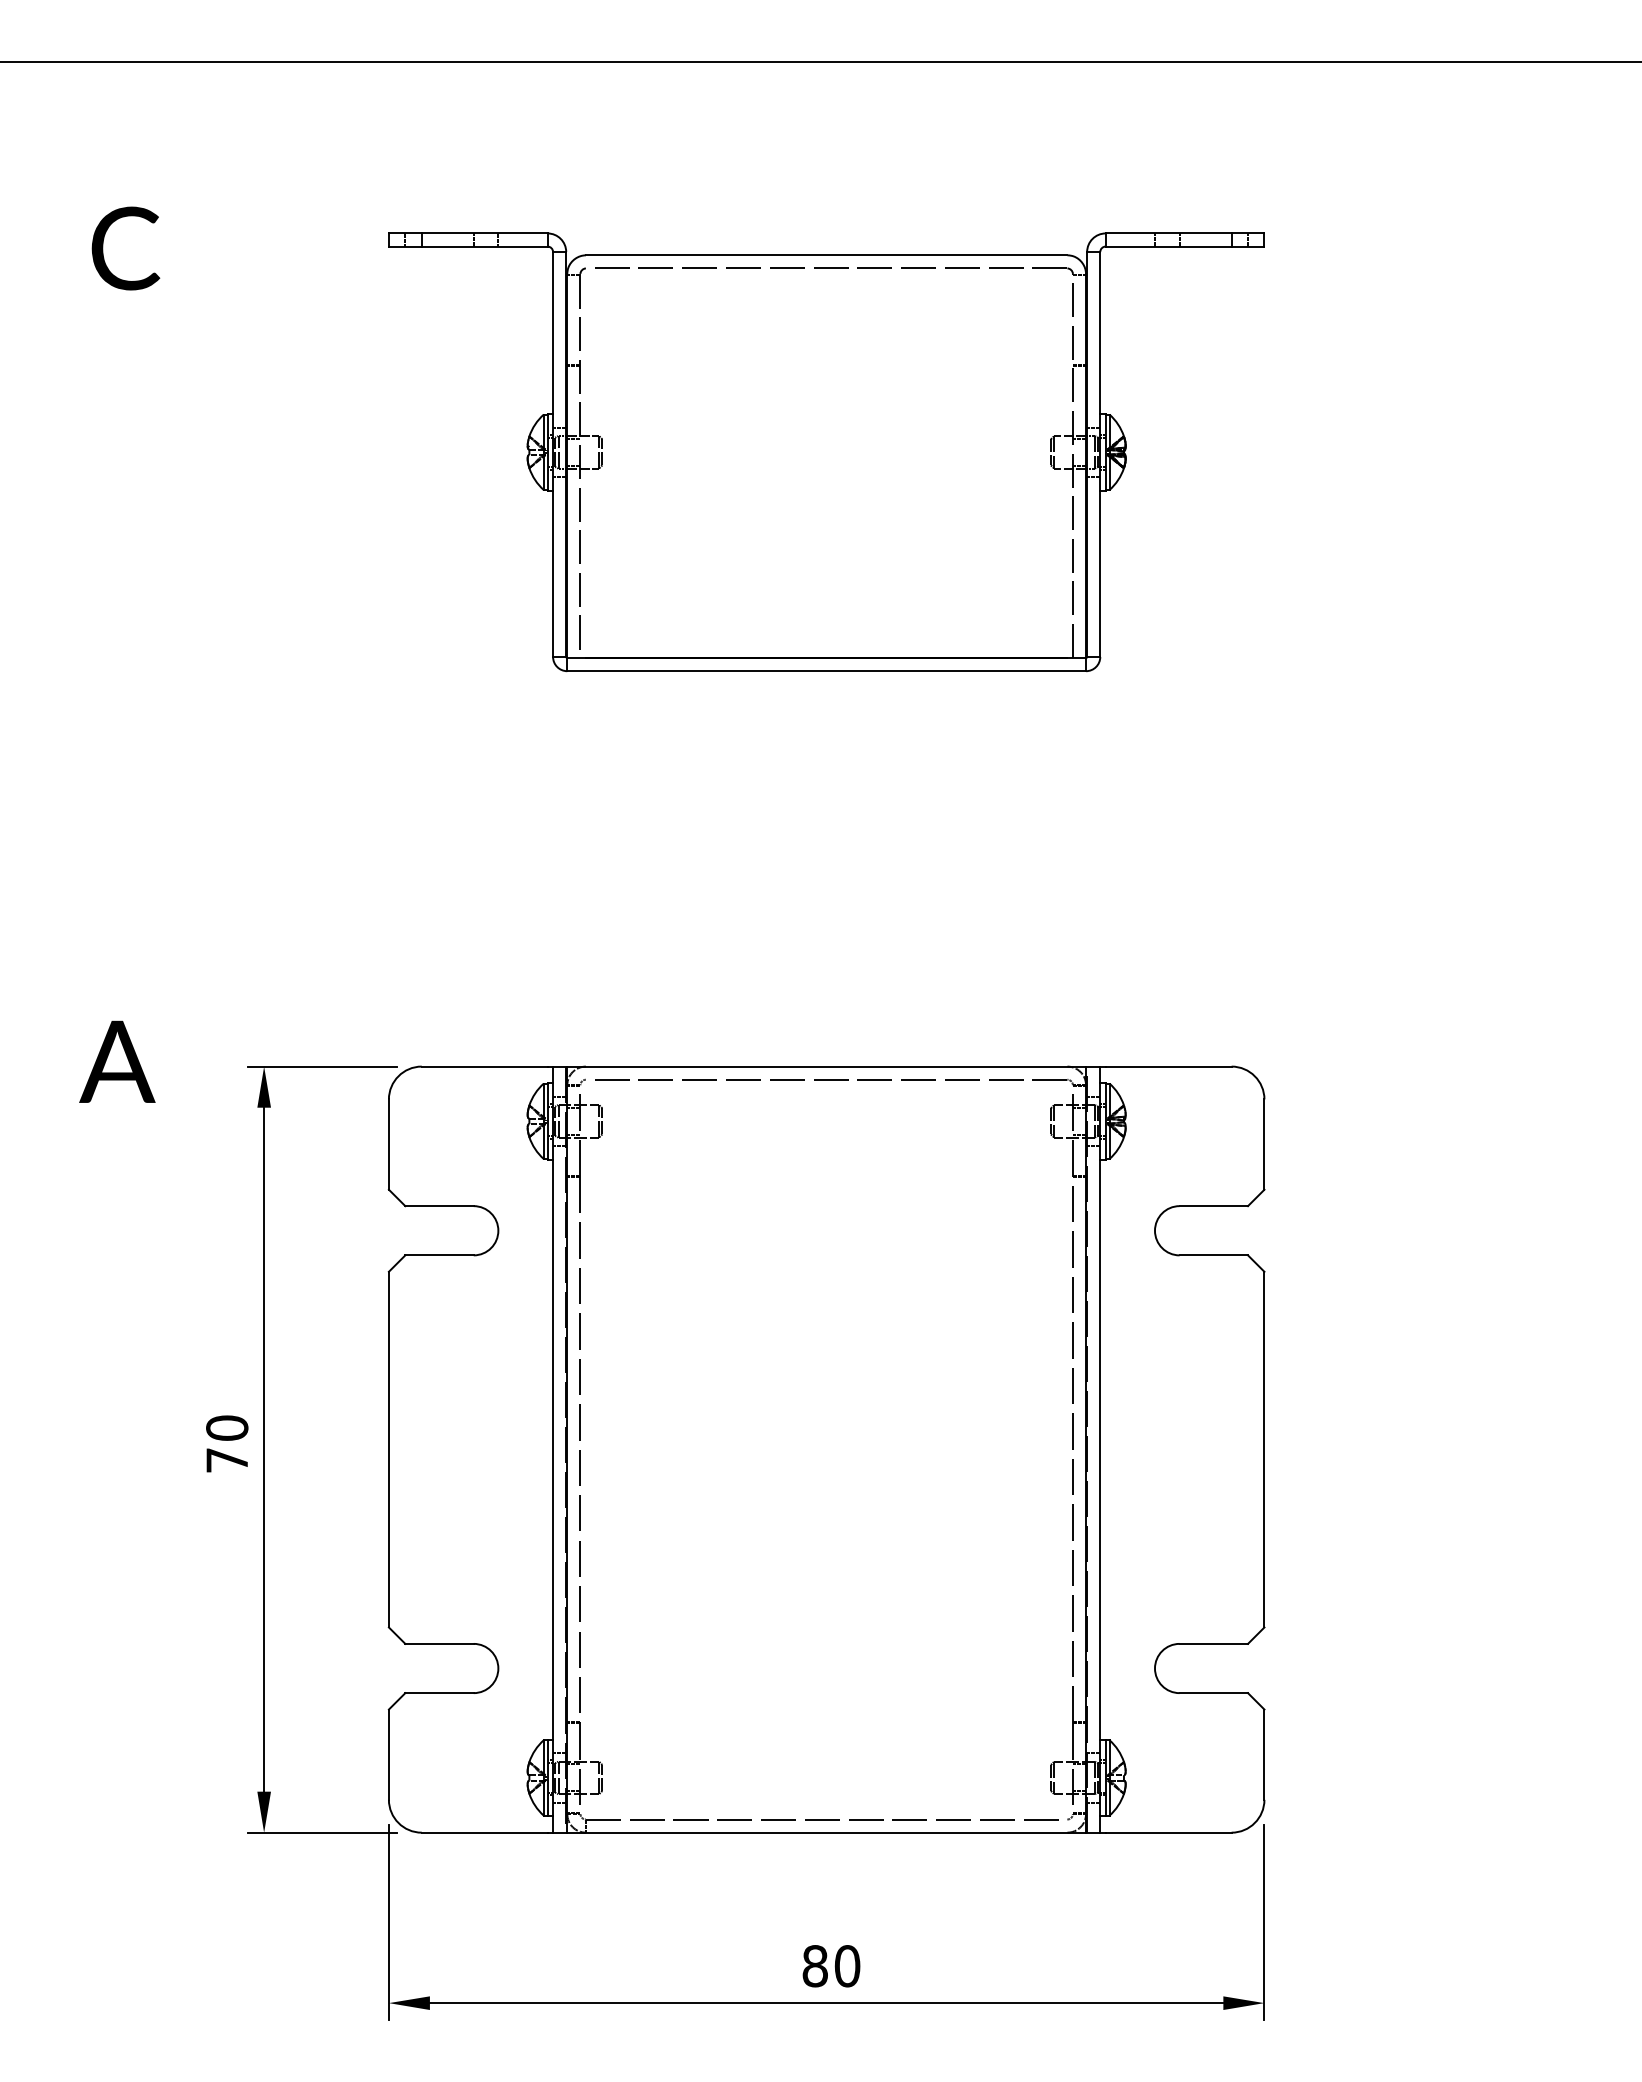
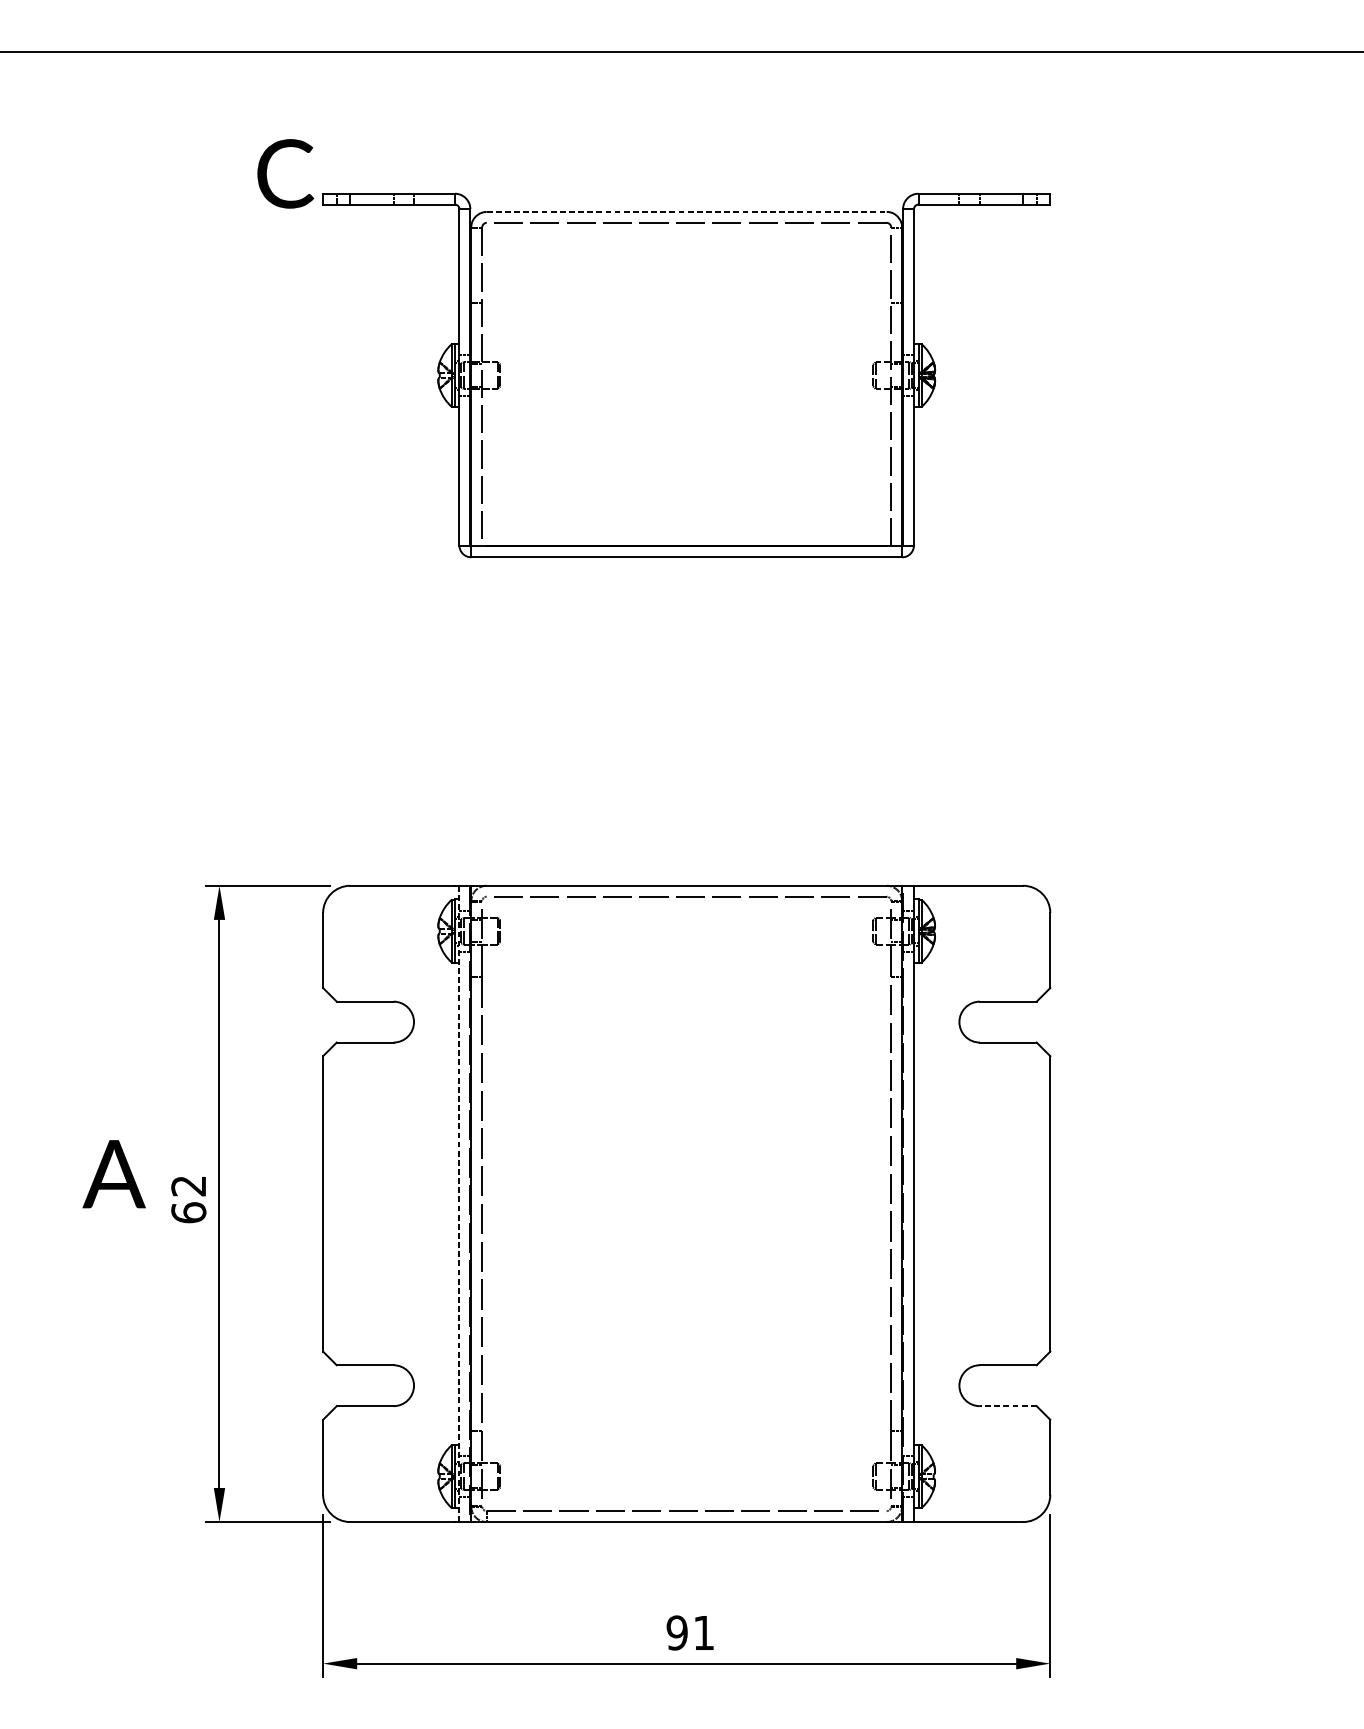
text: (125, 248) -> (285, 173), moved
line: (826, 255) -> (686, 212), solid -> dashed
text: (117, 1061) -> (114, 1173), moved
text: (227, 1443) -> (189, 1198), 70 -> 62
line: (553, 1449) -> (459, 1203), solid -> dashed
line: (1213, 1693) -> (1008, 1406), solid -> dashed
text: (831, 1966) -> (690, 1633), 80 -> 91

